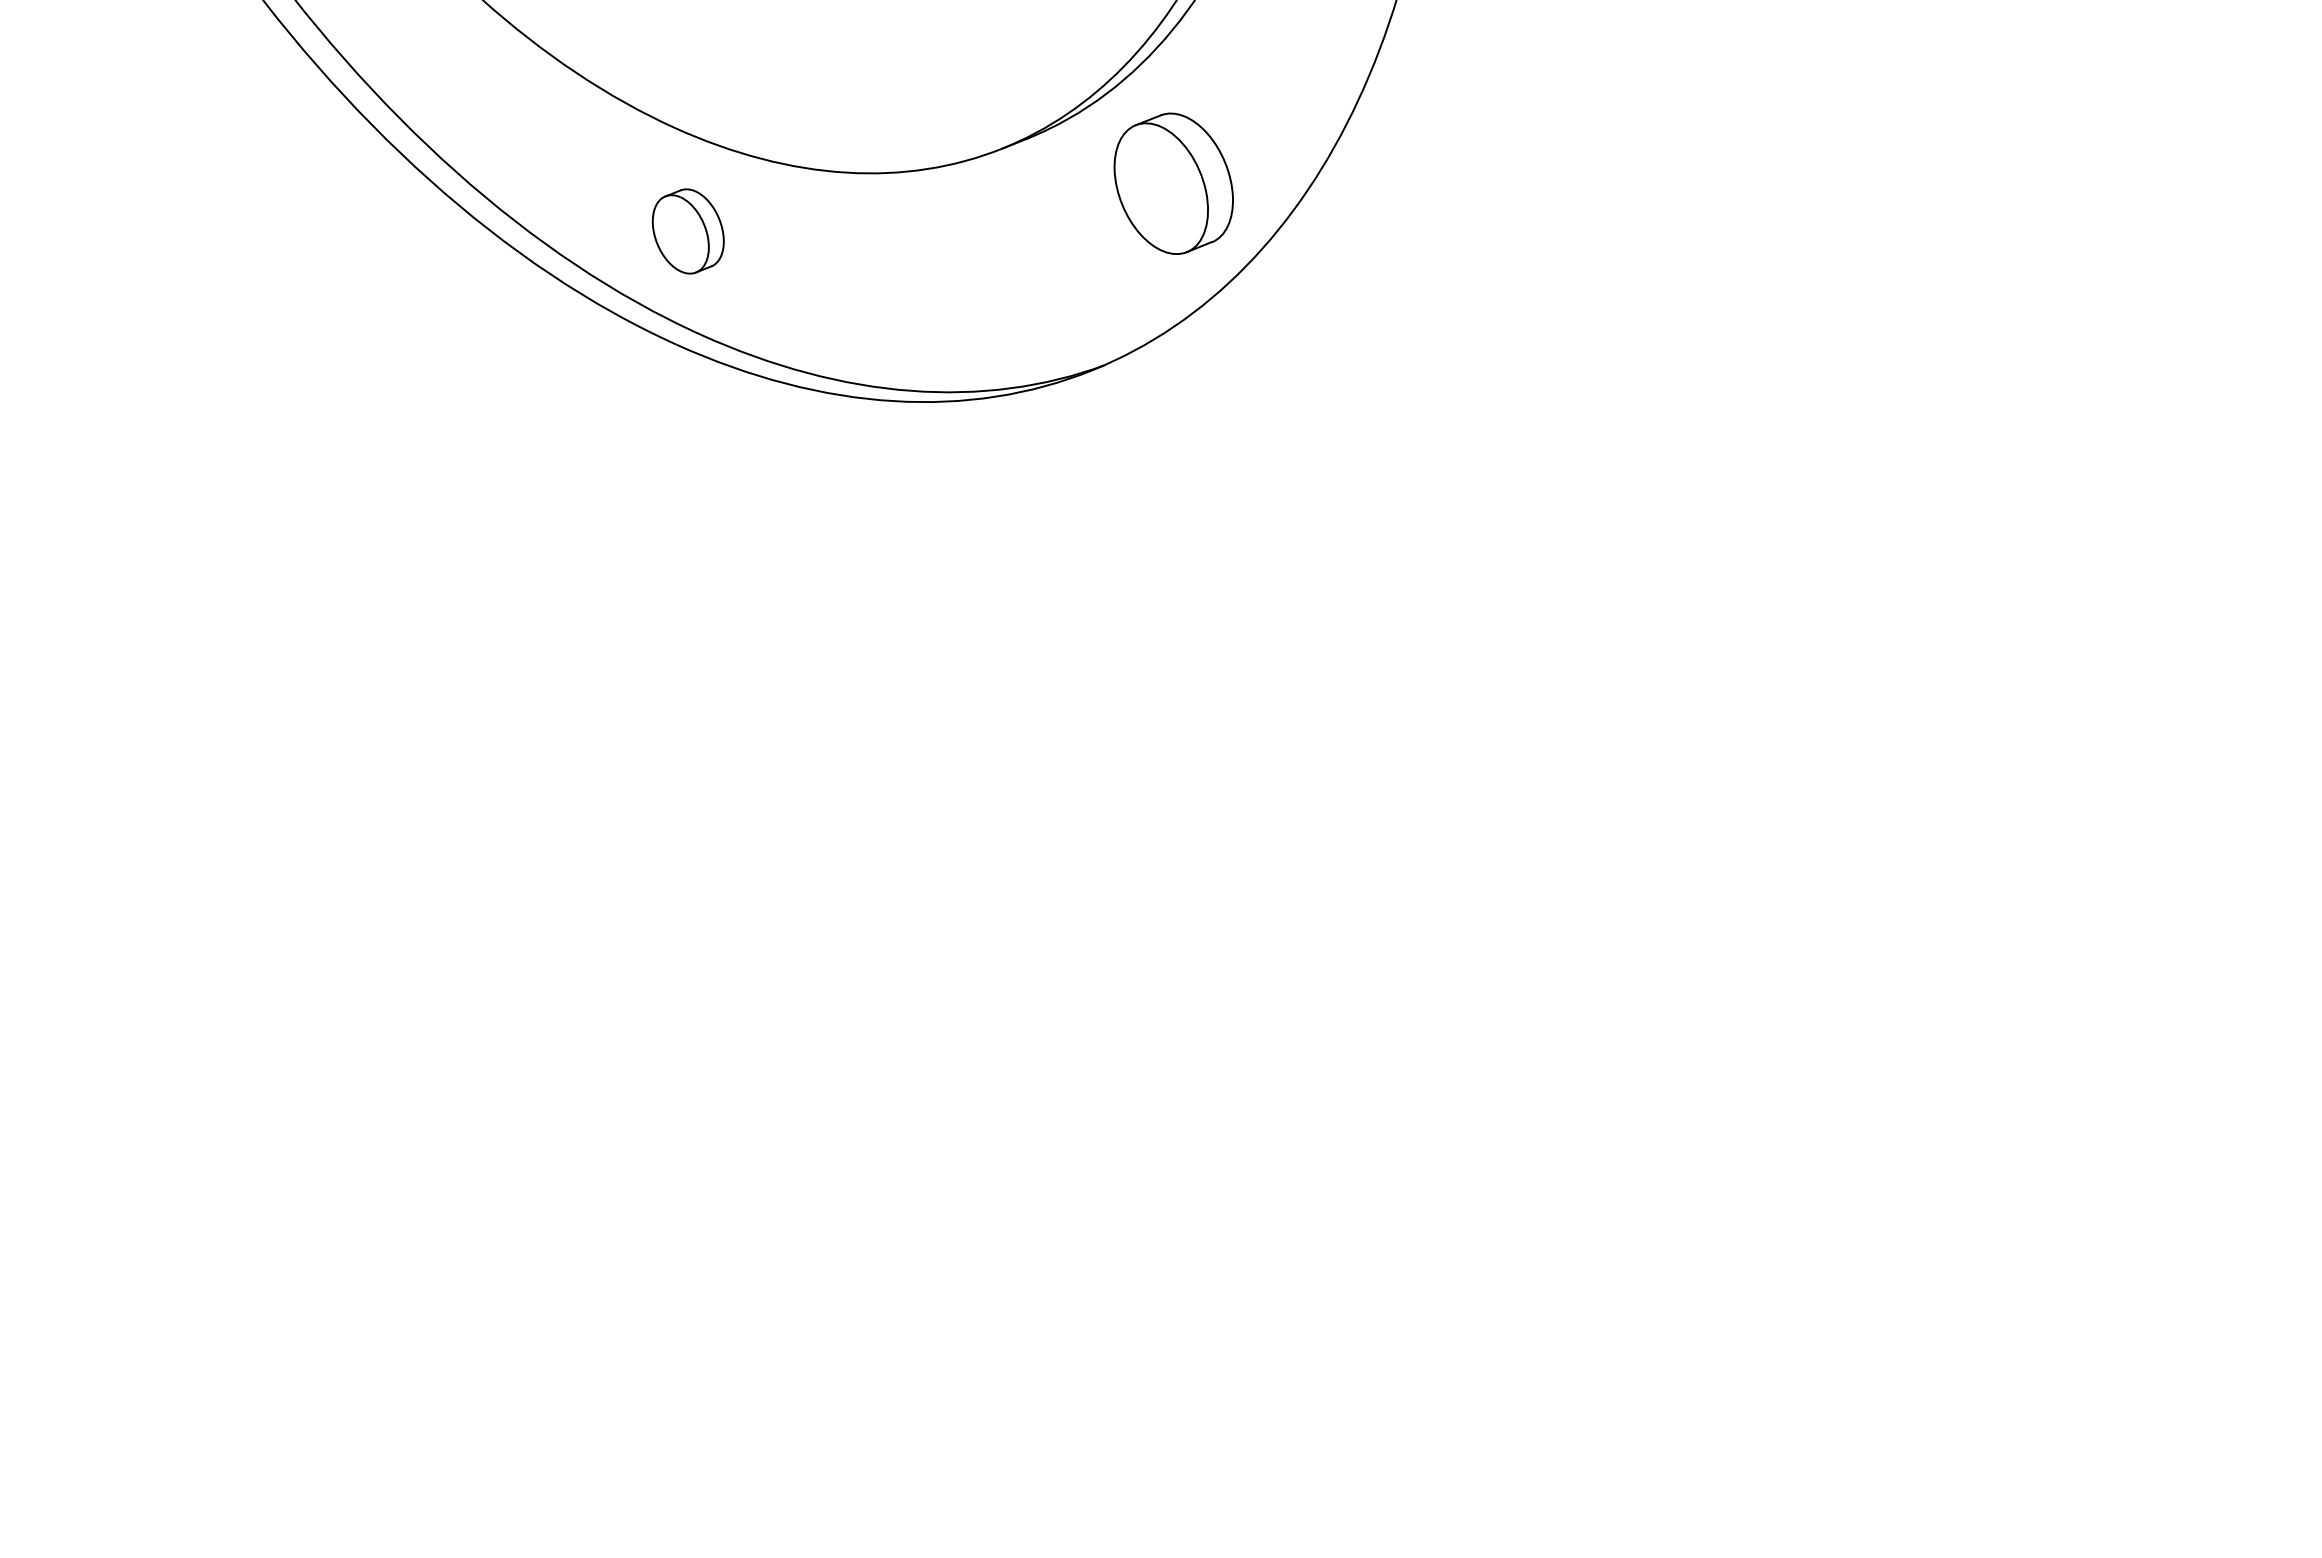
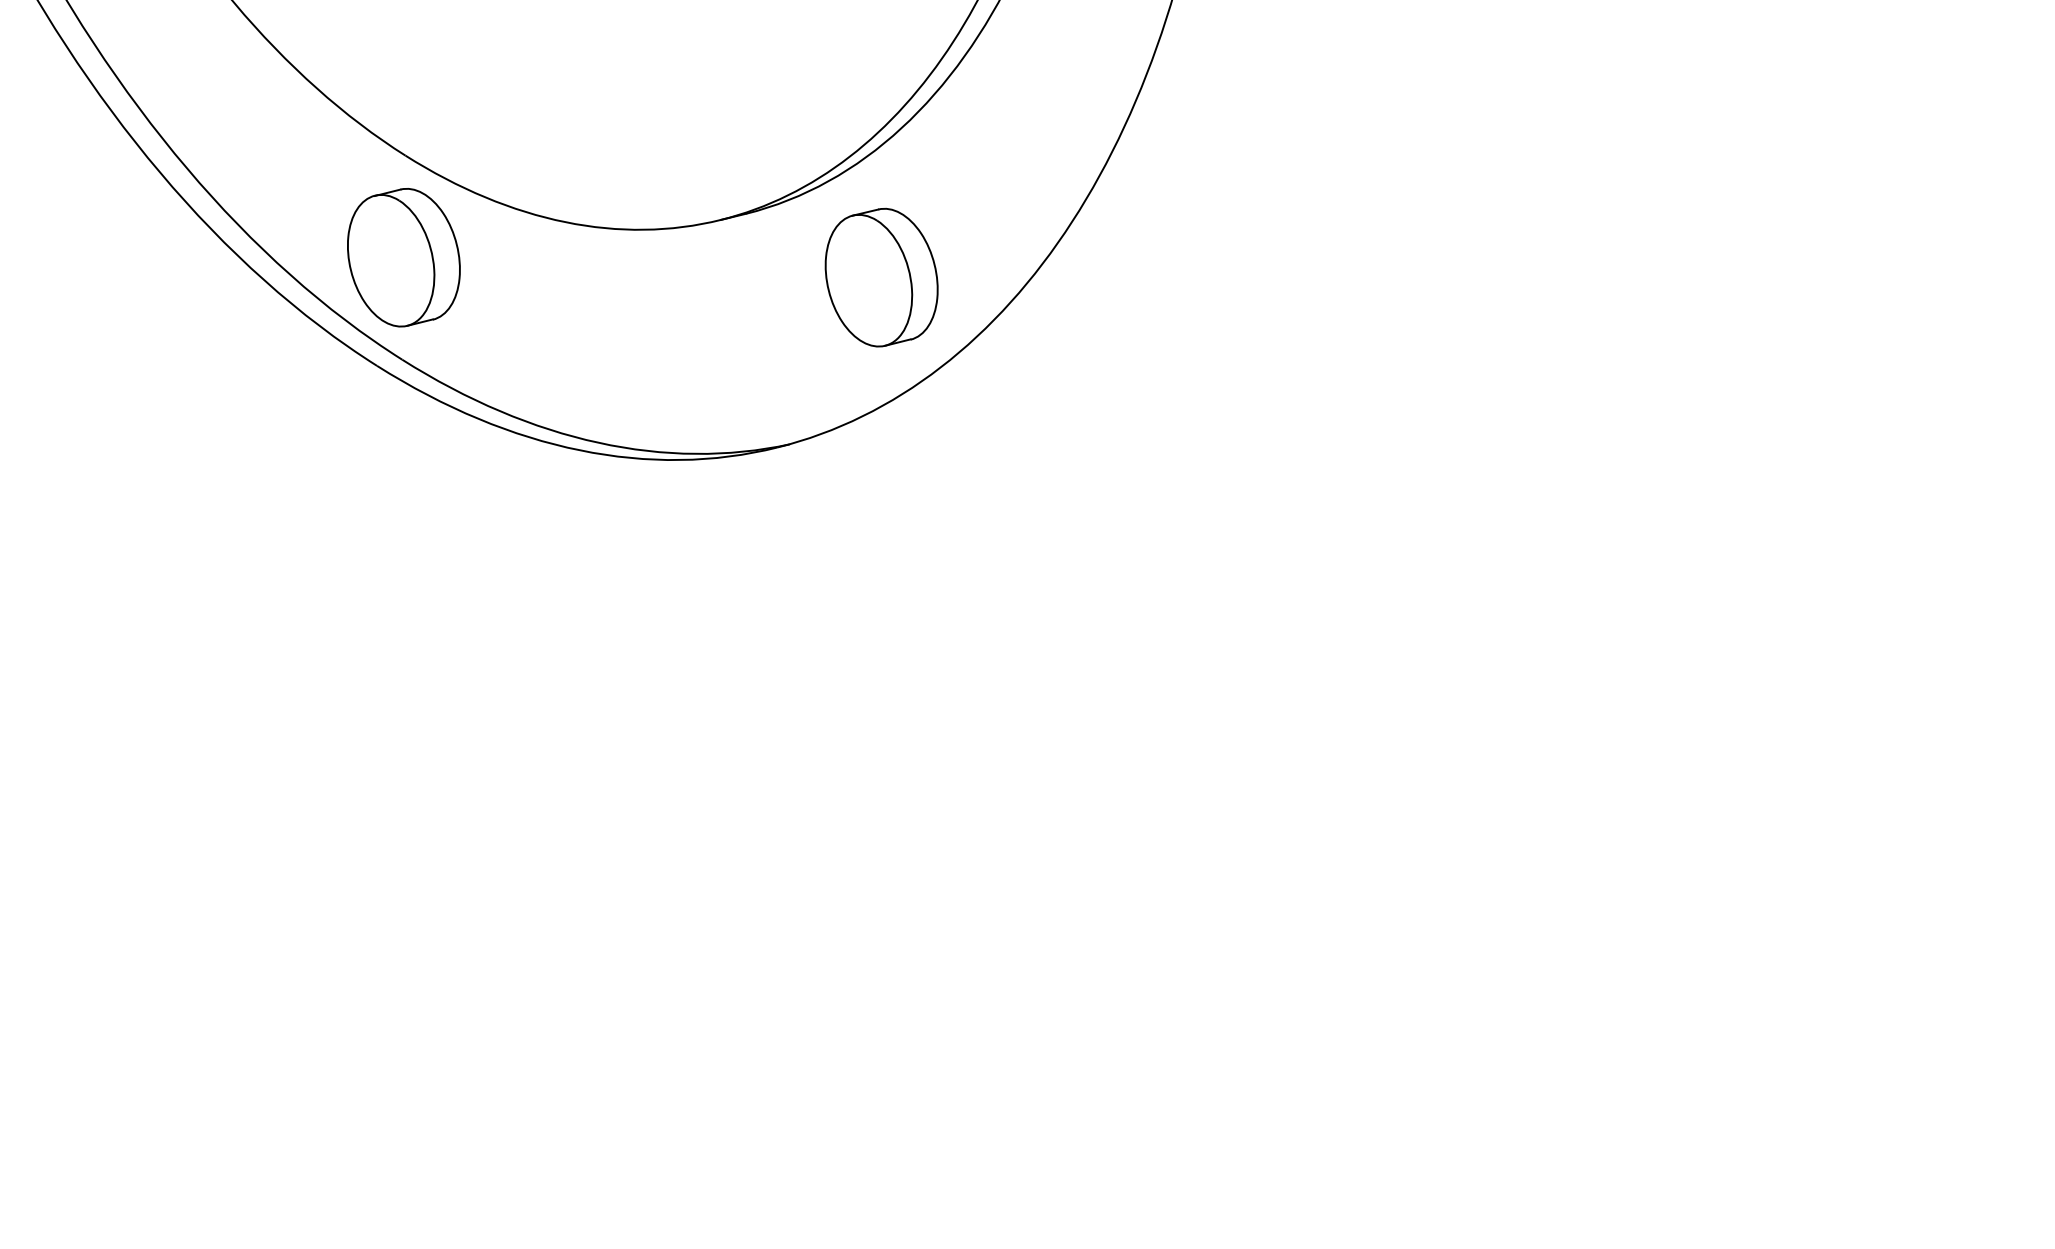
part: (688, 231) -> (404, 257), size x1.67

